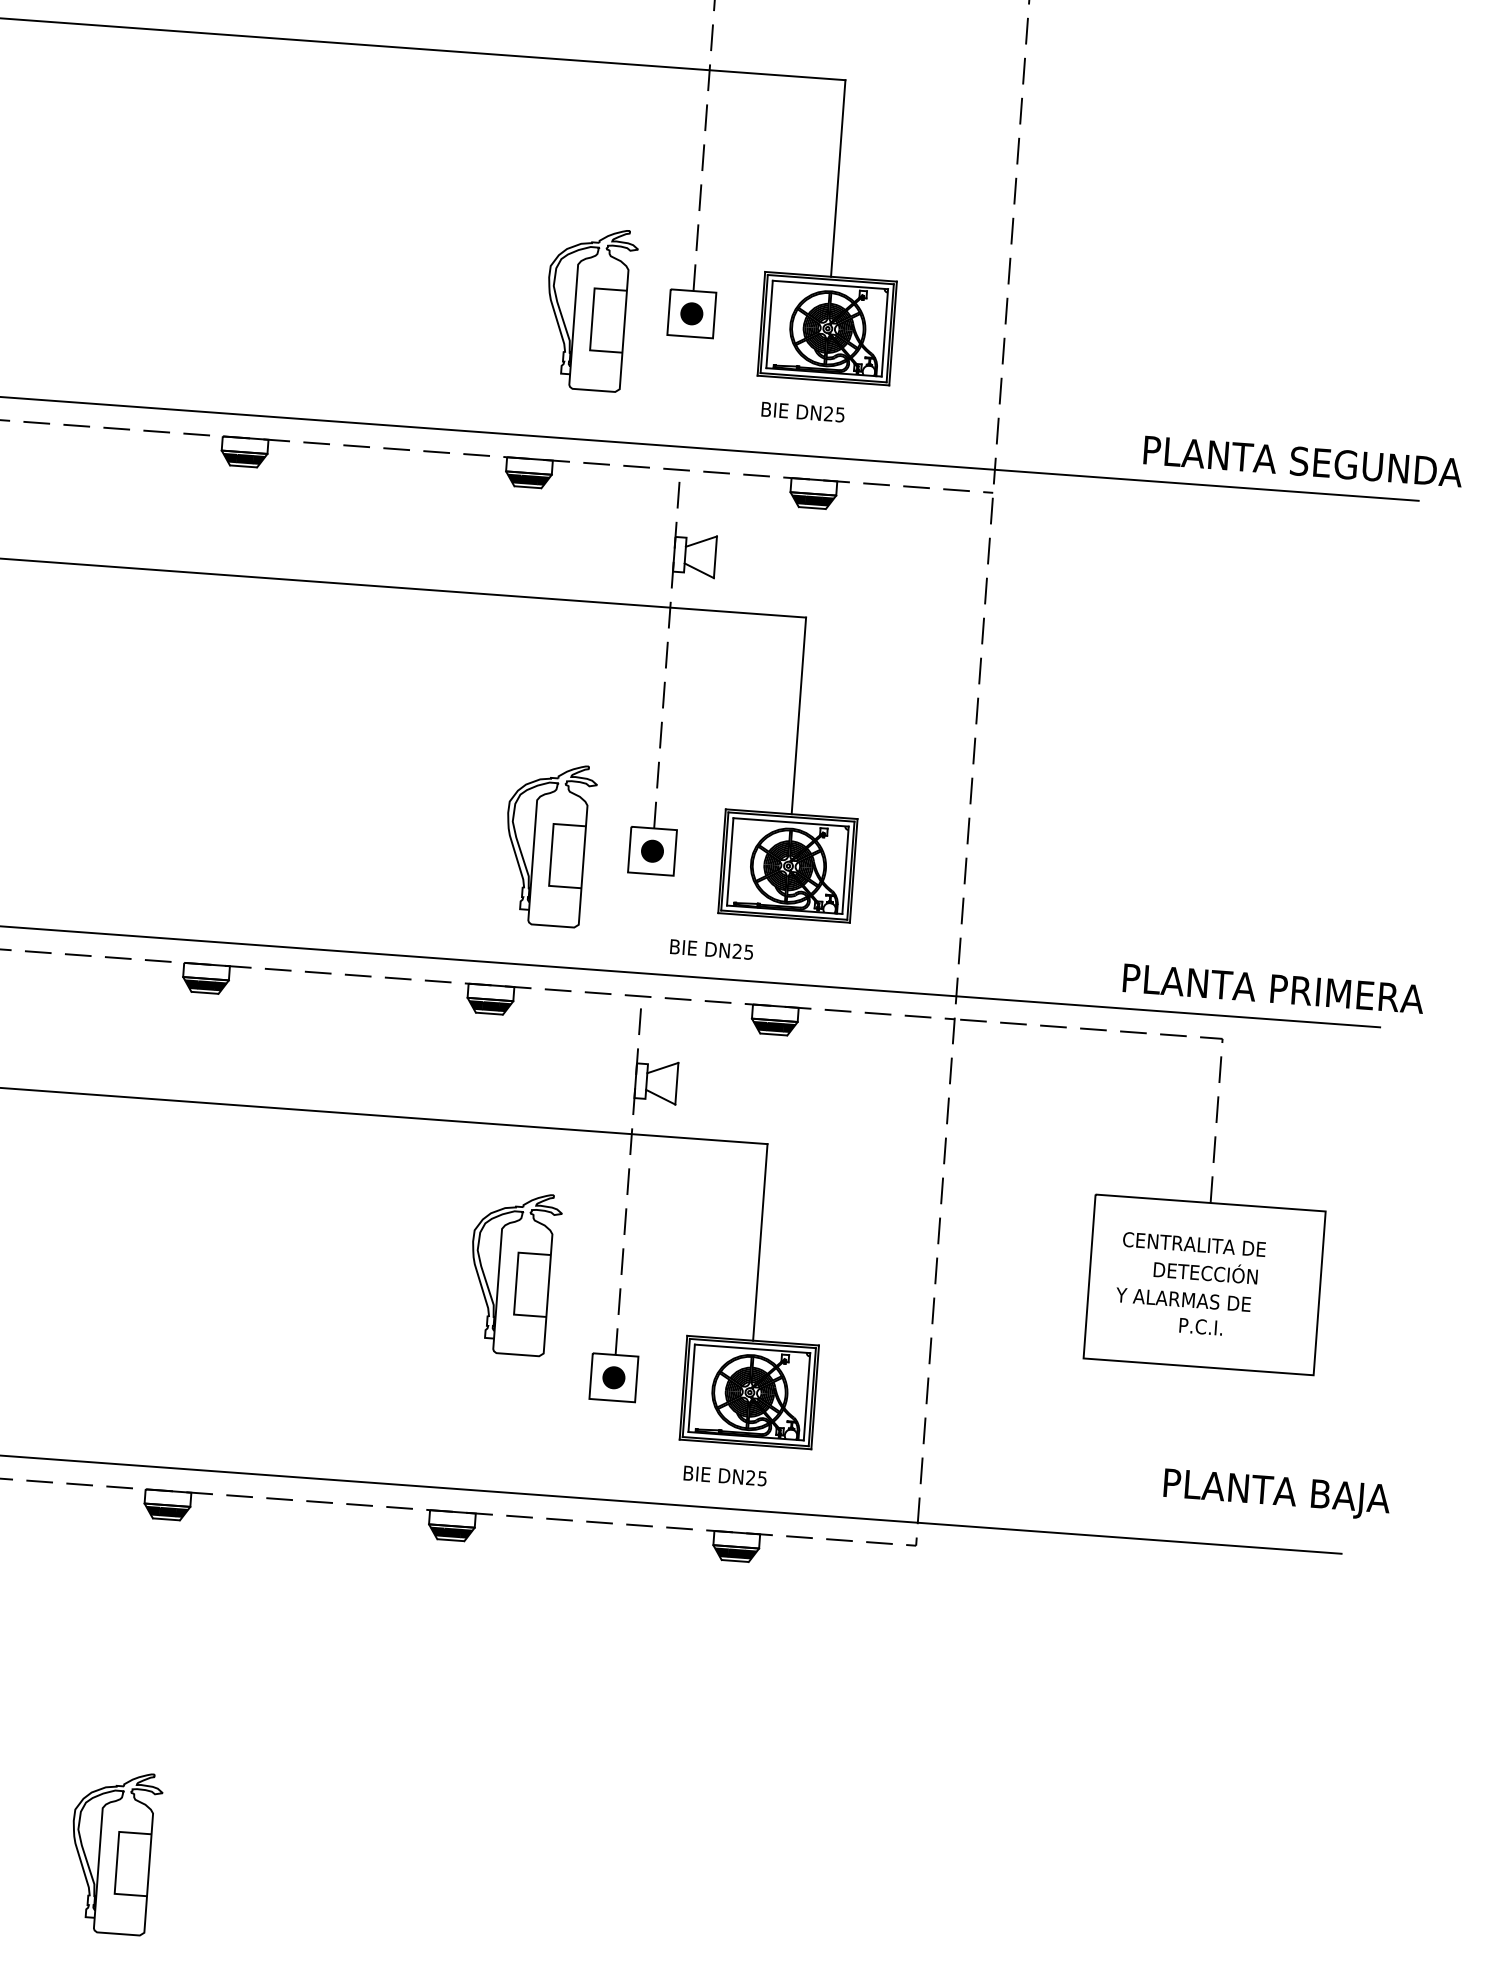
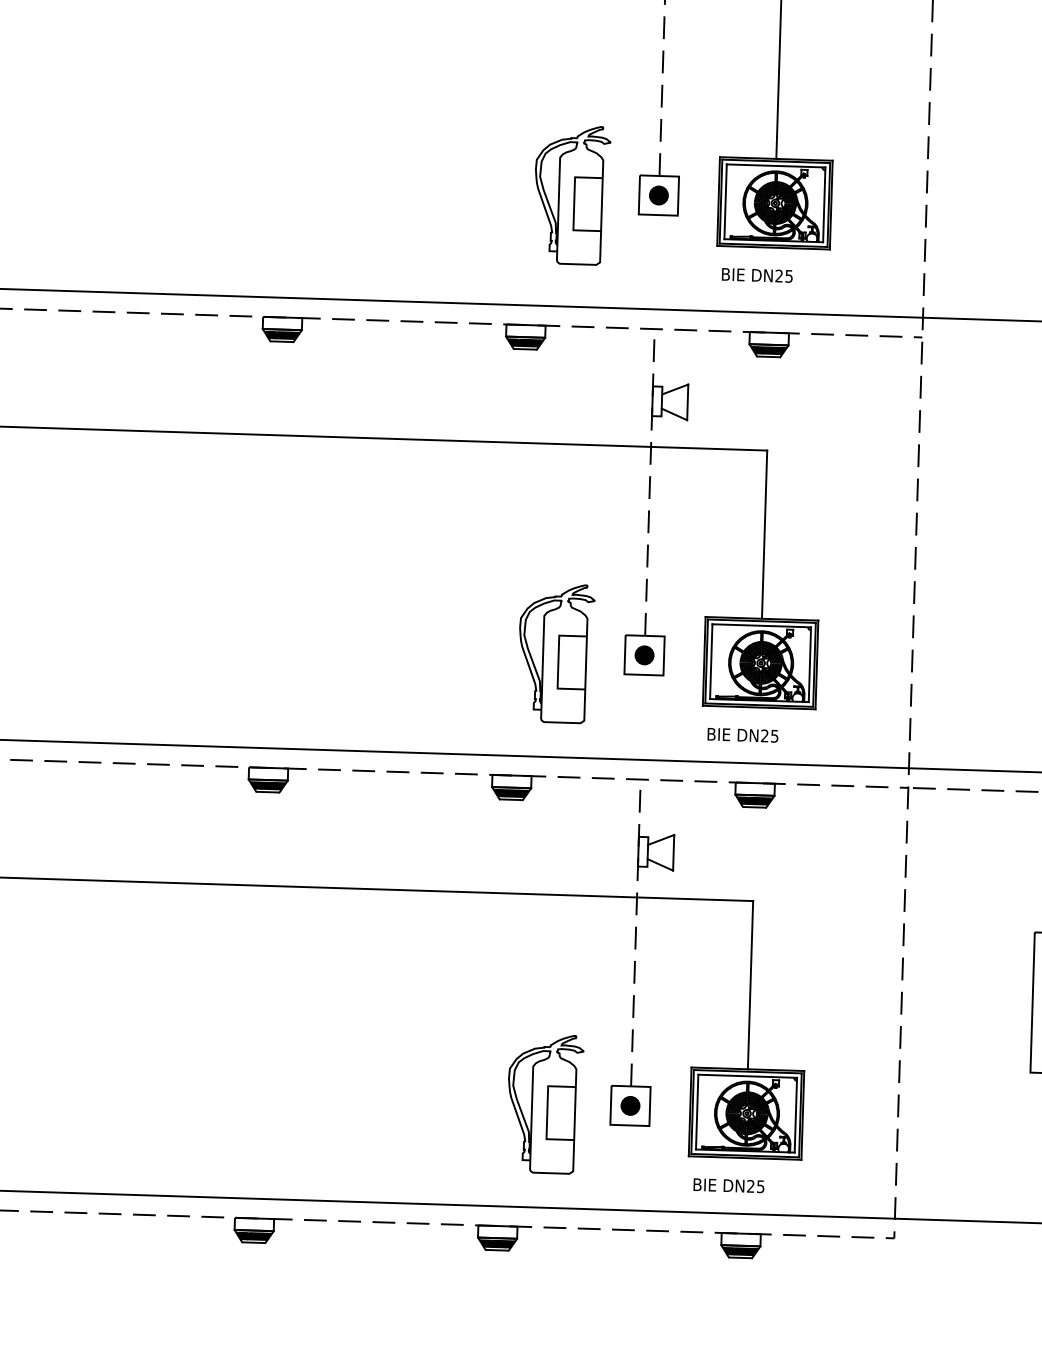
text: (711, 949) -> (742, 735), moved
part: (517, 1275) -> (548, 1105), moved

